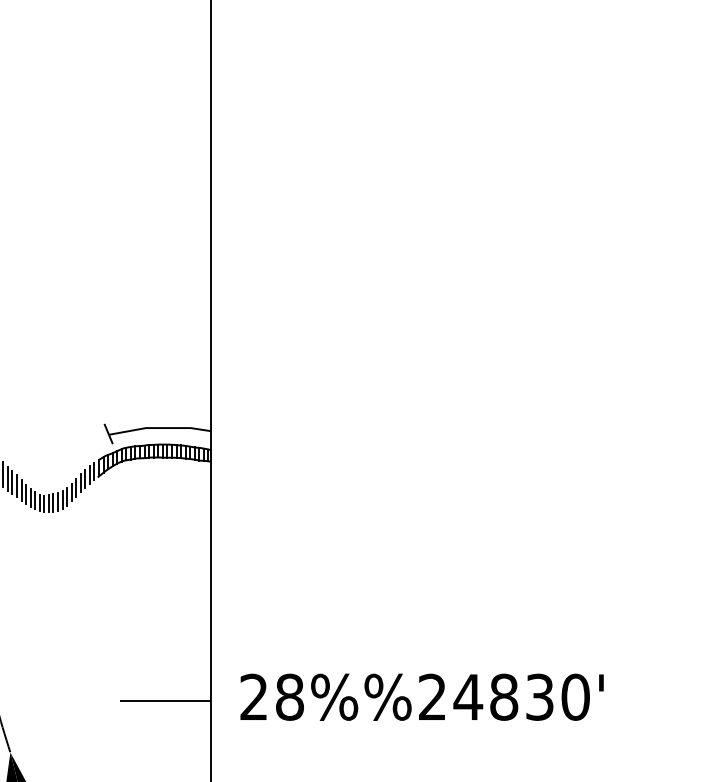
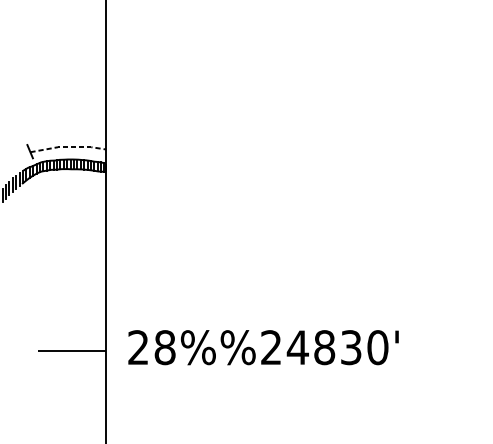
line: (159, 428) -> (68, 147), solid -> dashed

